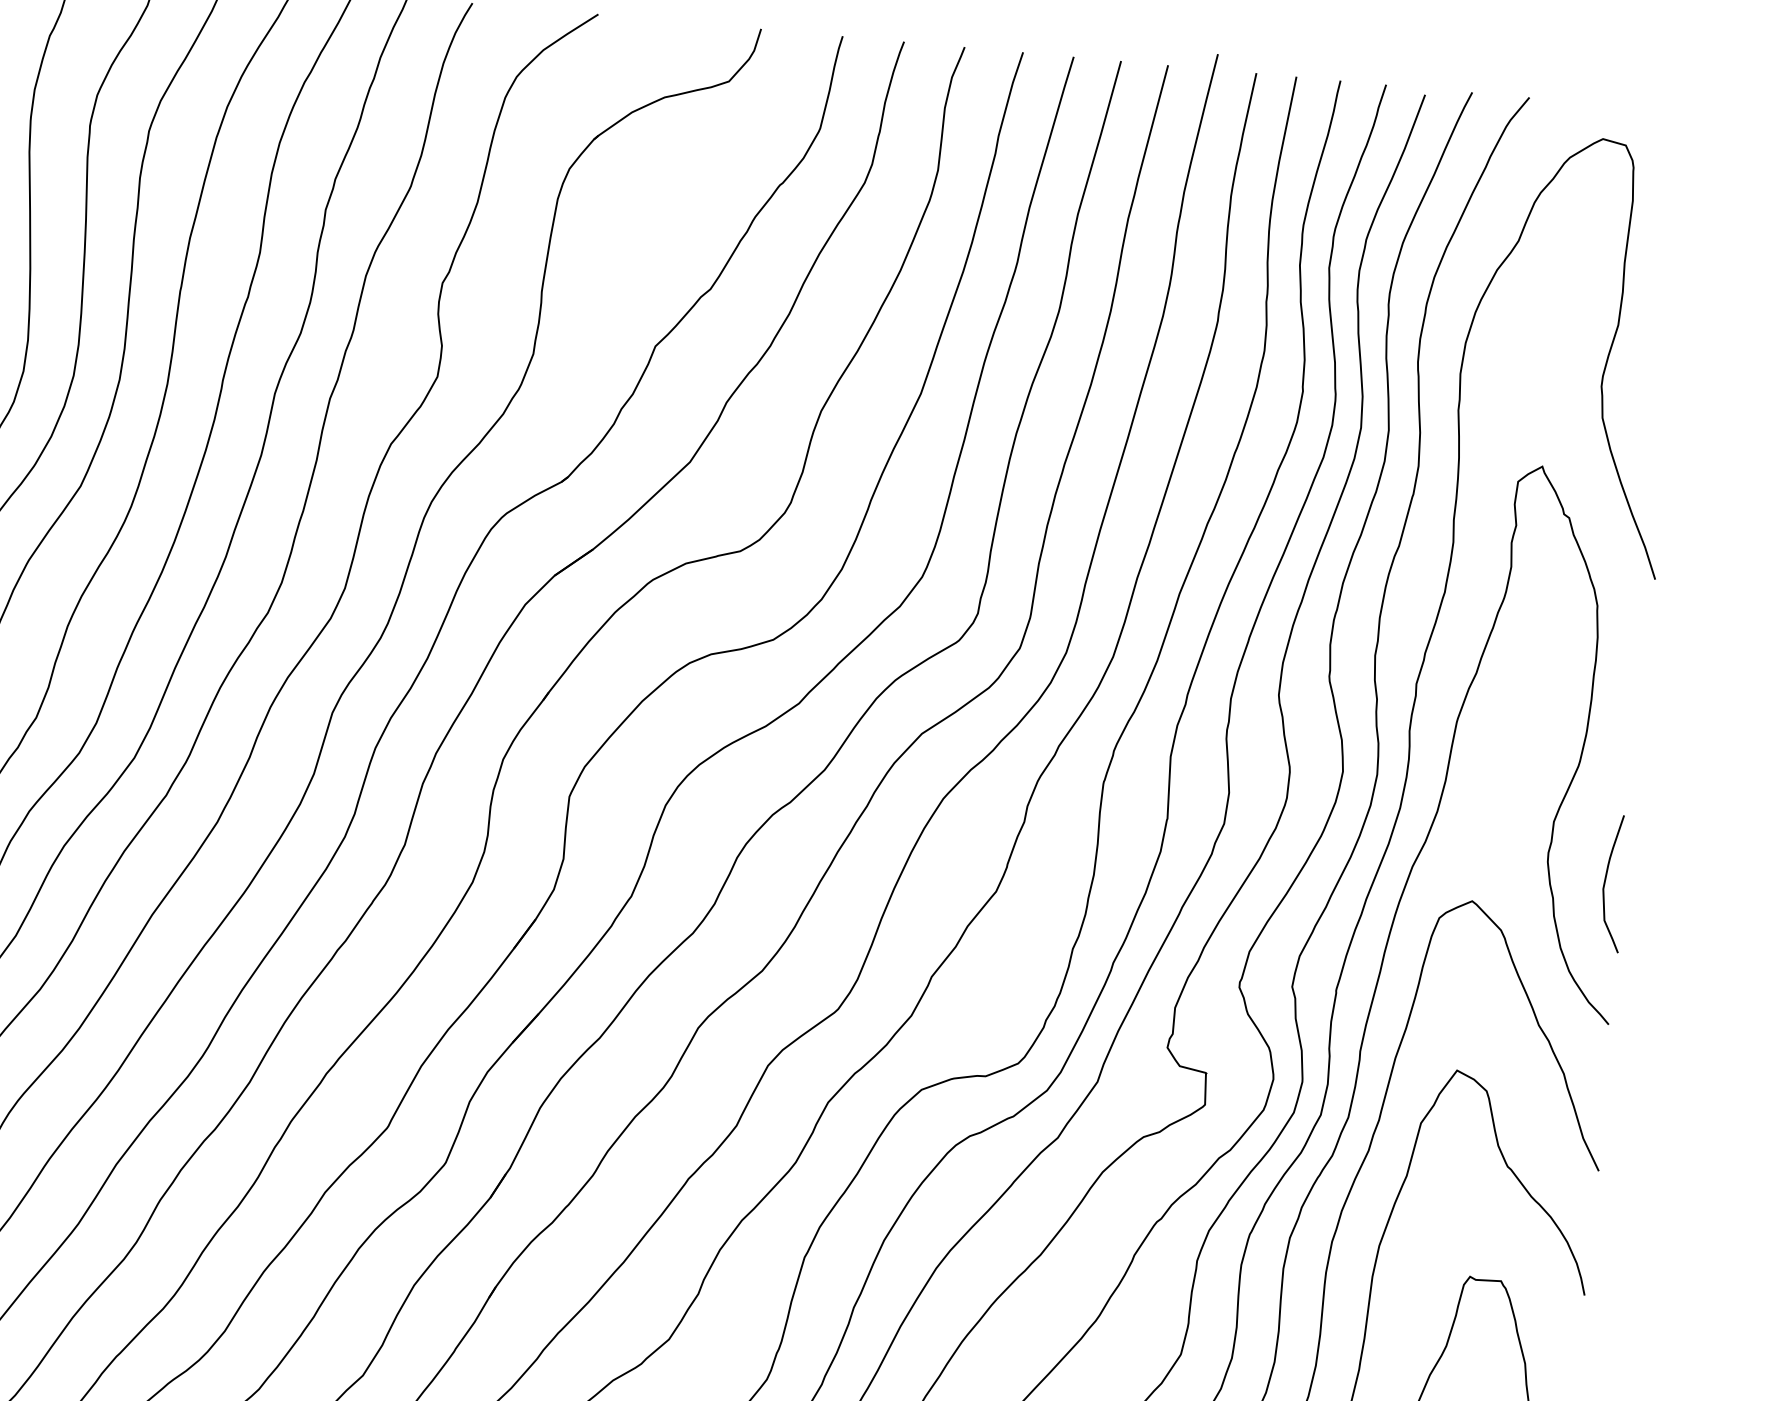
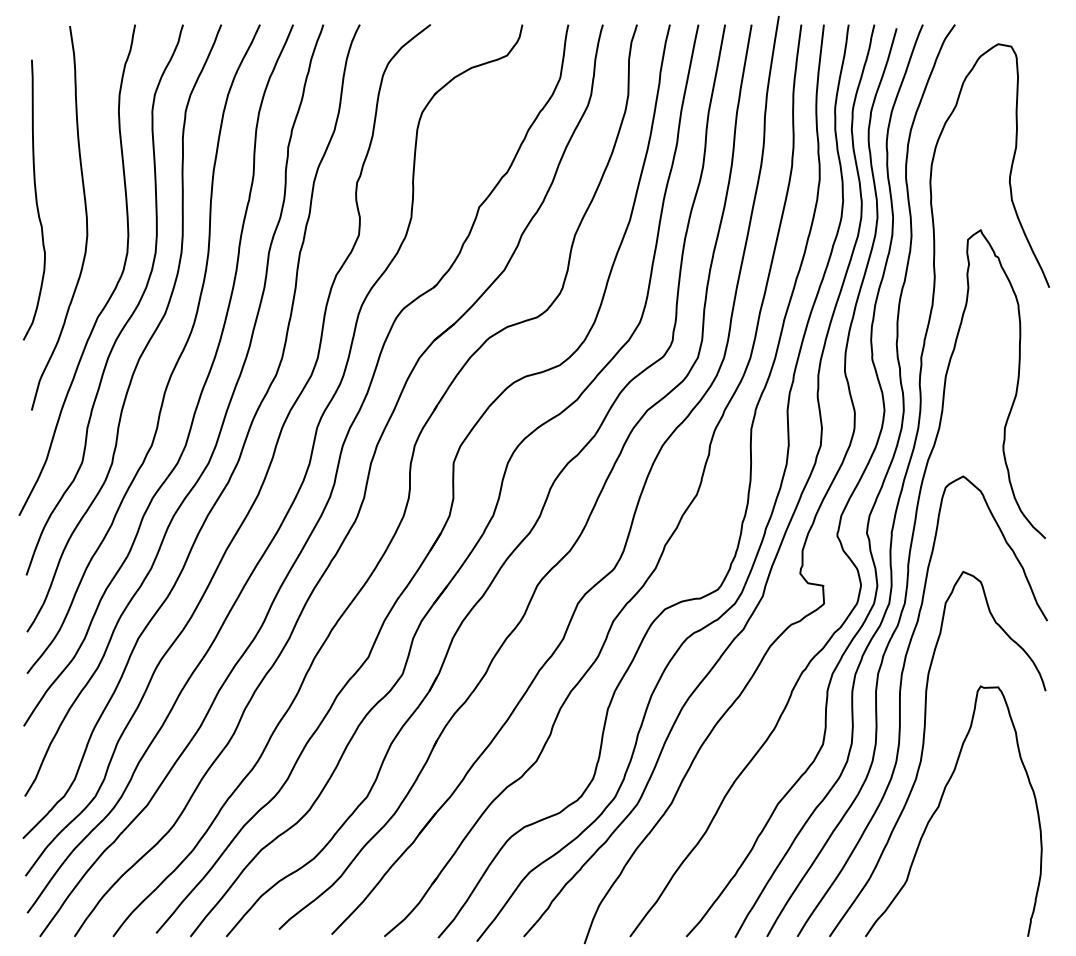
curve: (1606, 882) -> (1037, 459), removed

